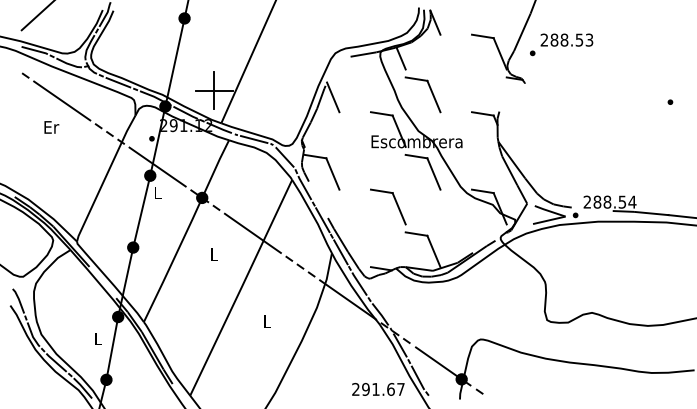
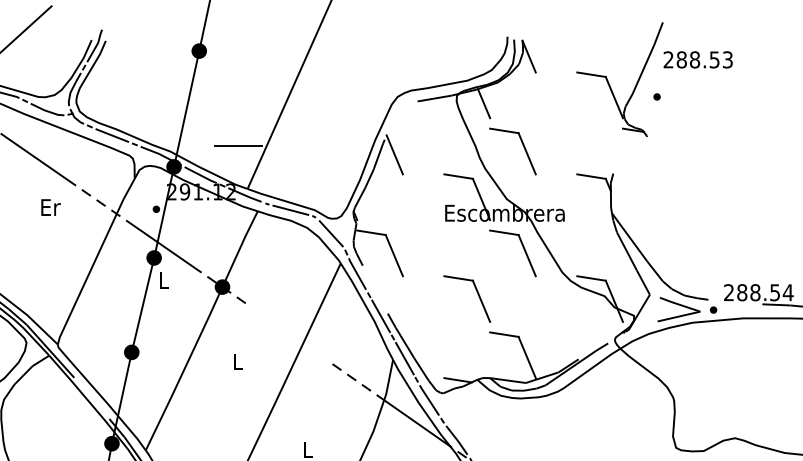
text: (566, 39) -> (697, 59), moved
line: (214, 90) -> (238, 145), removed
text: (51, 127) -> (50, 207), moved
line: (252, 232) -> (288, 332), removed

